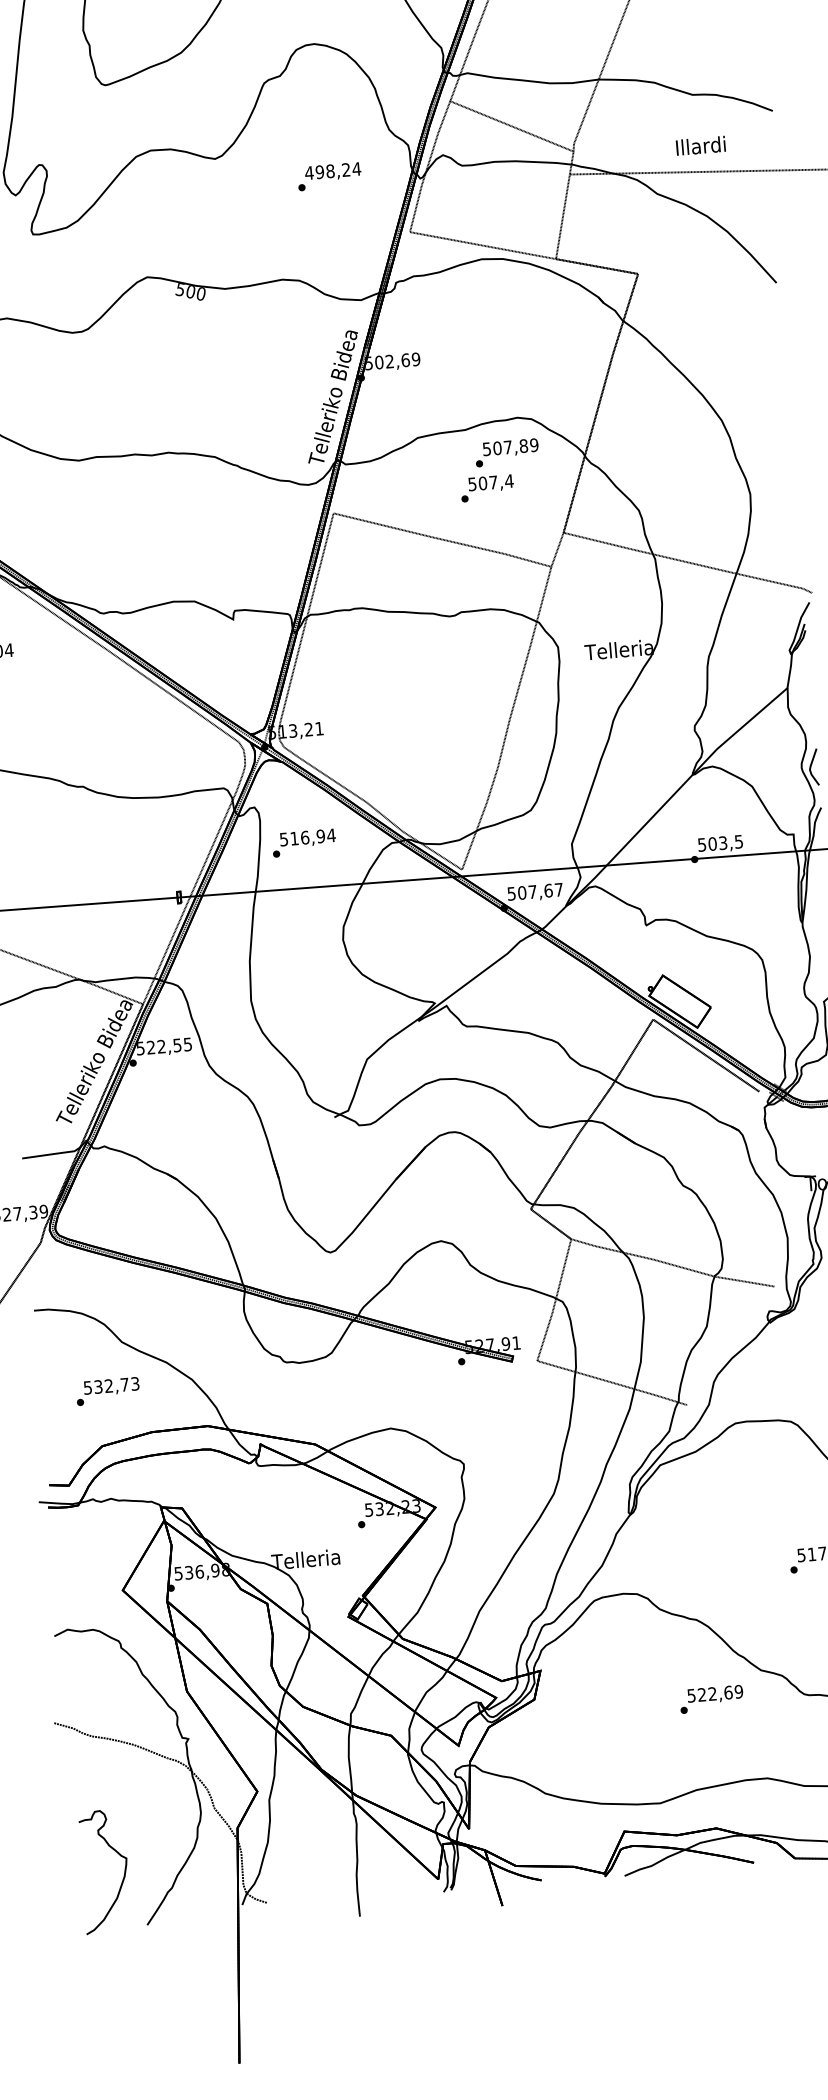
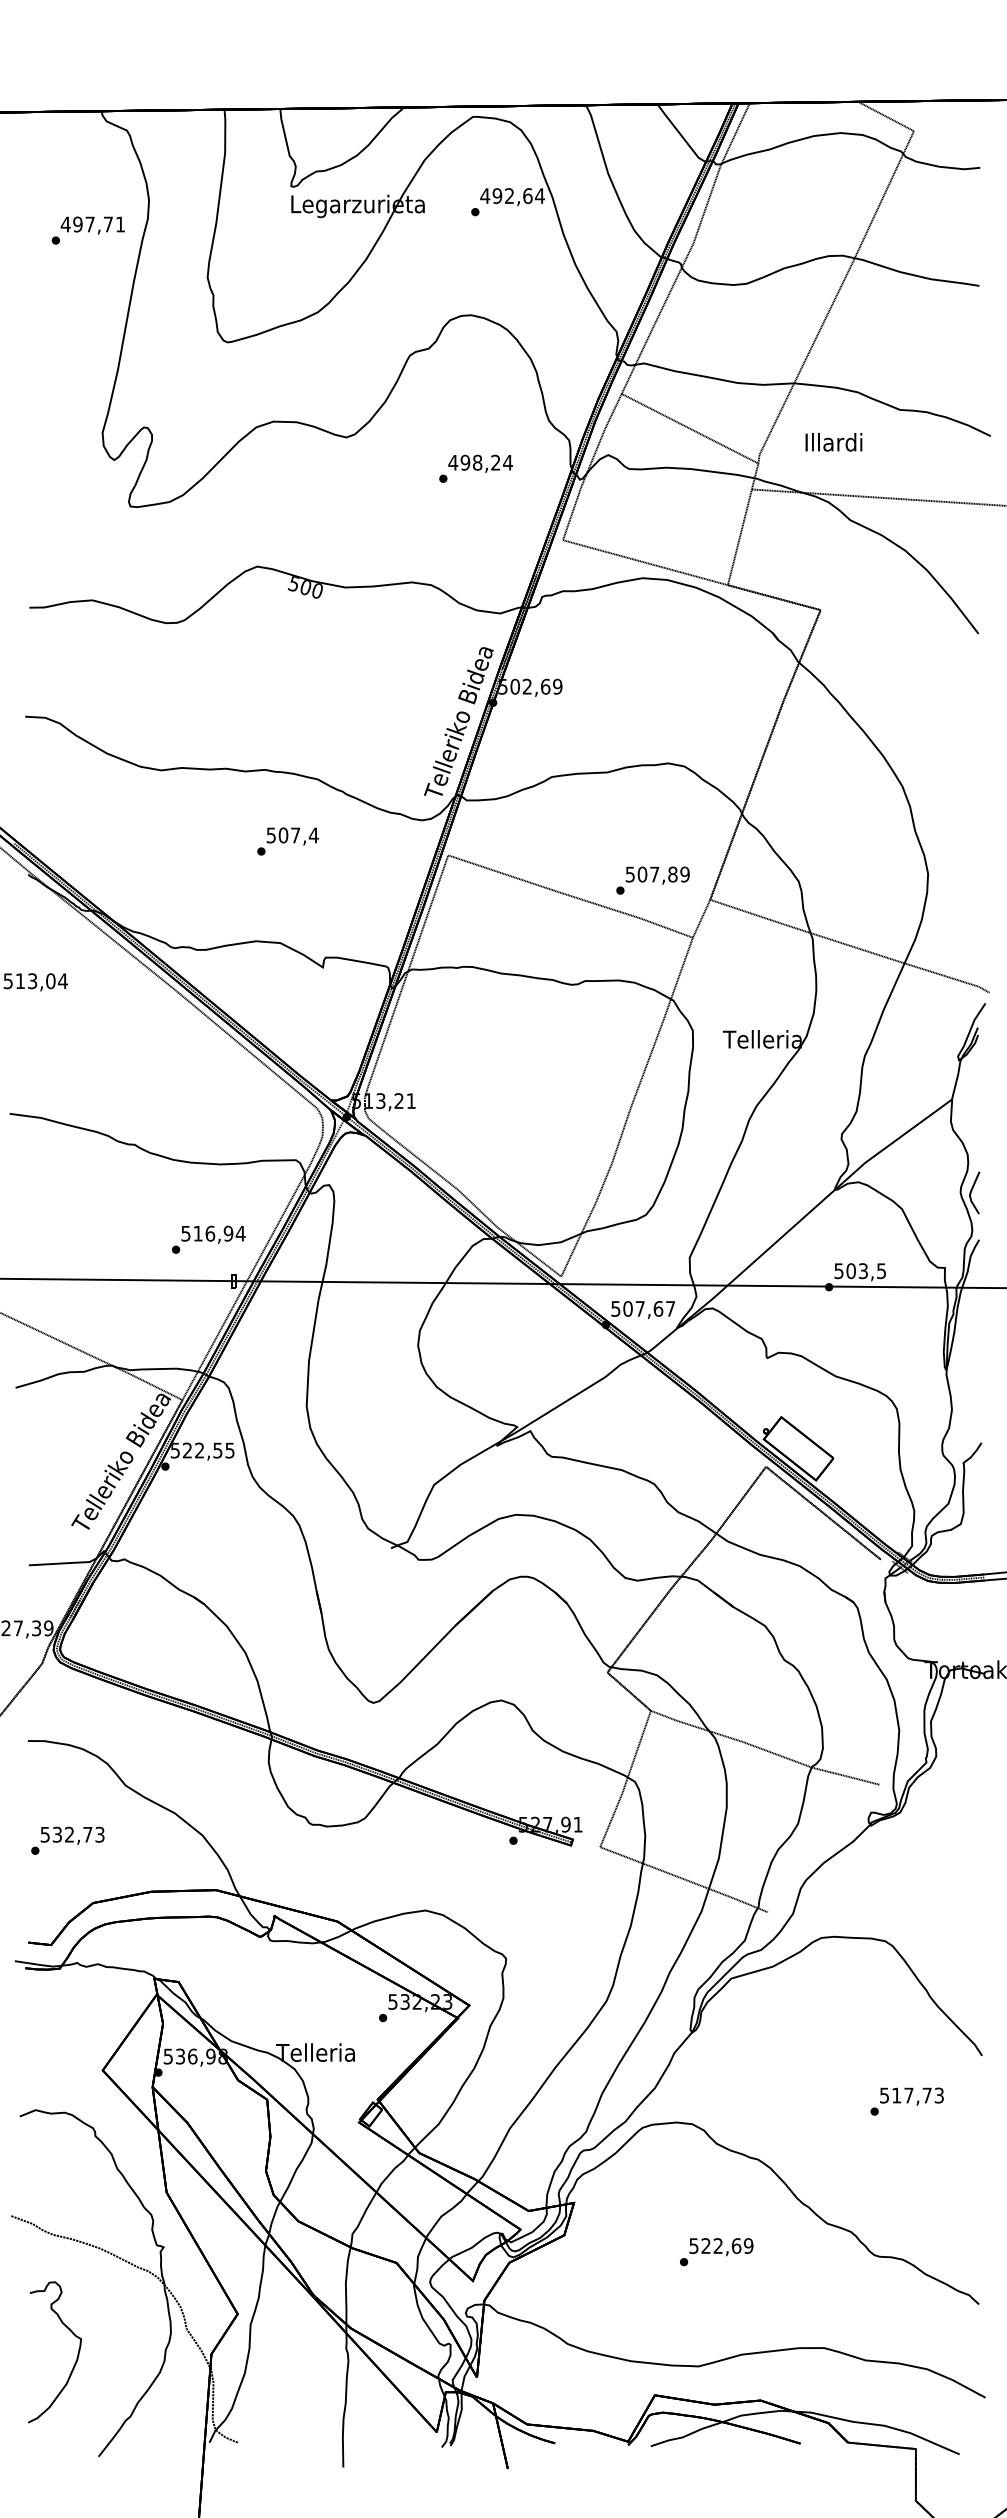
text: (700, 146) -> (833, 442), moved
text: (506, 452) -> (652, 880), moved
text: (486, 488) -> (287, 841), moved
text: (303, 842) -> (208, 1239), moved
text: (107, 1391) -> (67, 1840), moved
text: (711, 1699) -> (716, 2252), moved
curve: (123, 1874) -> (76, 2357), moved

